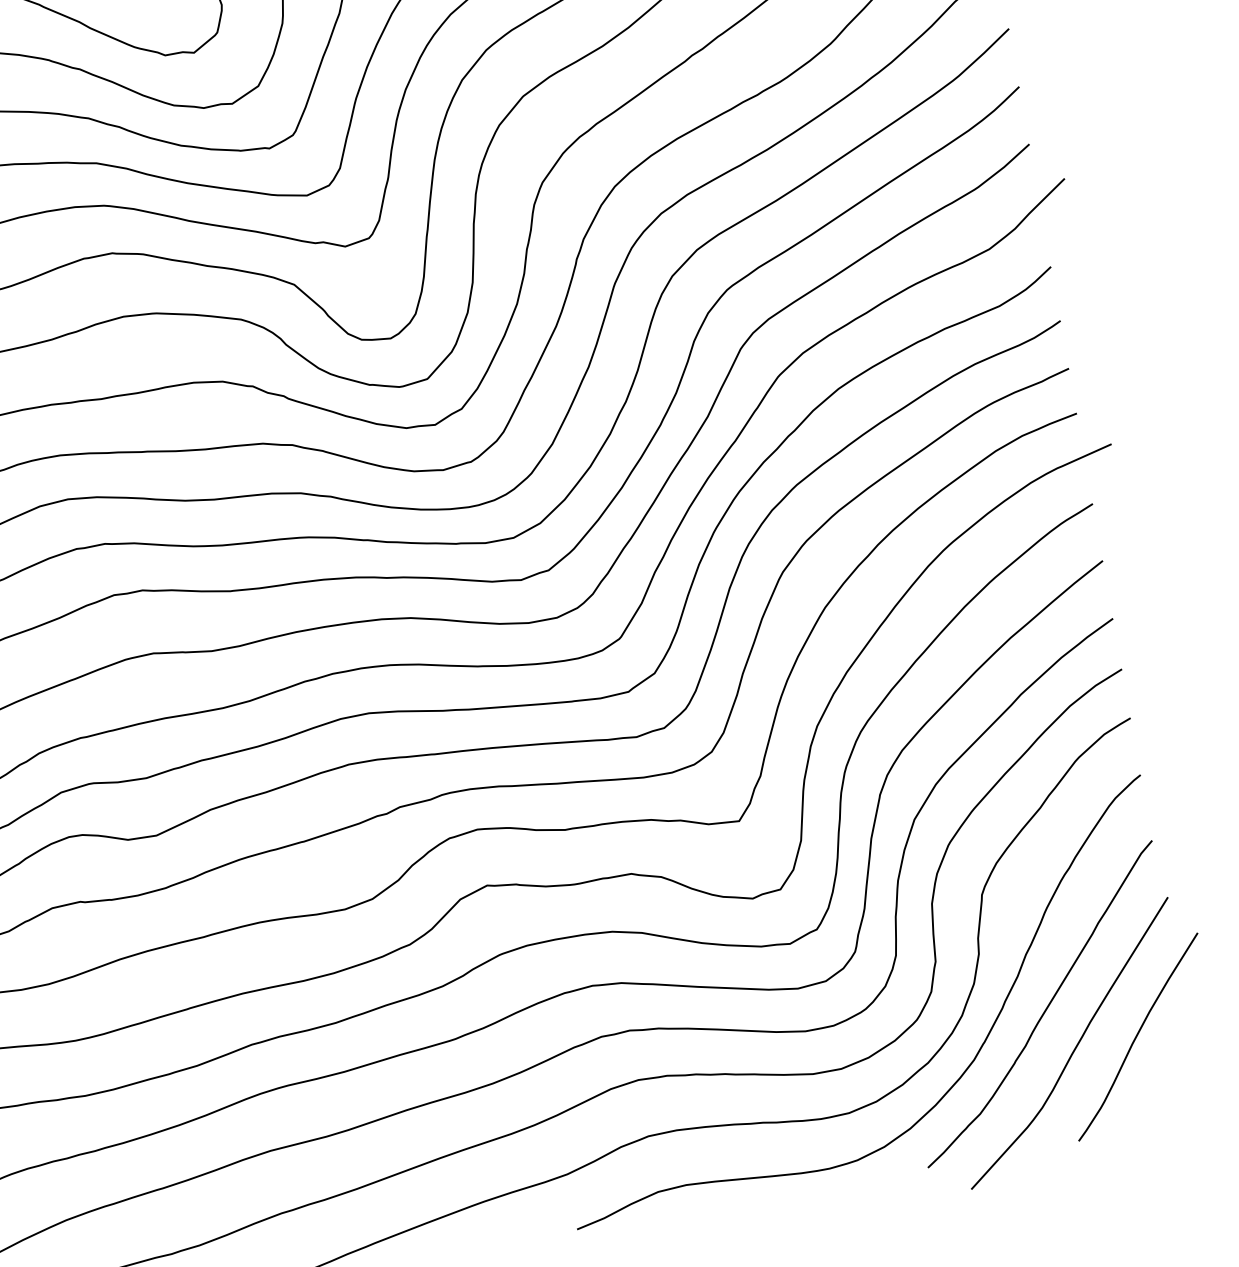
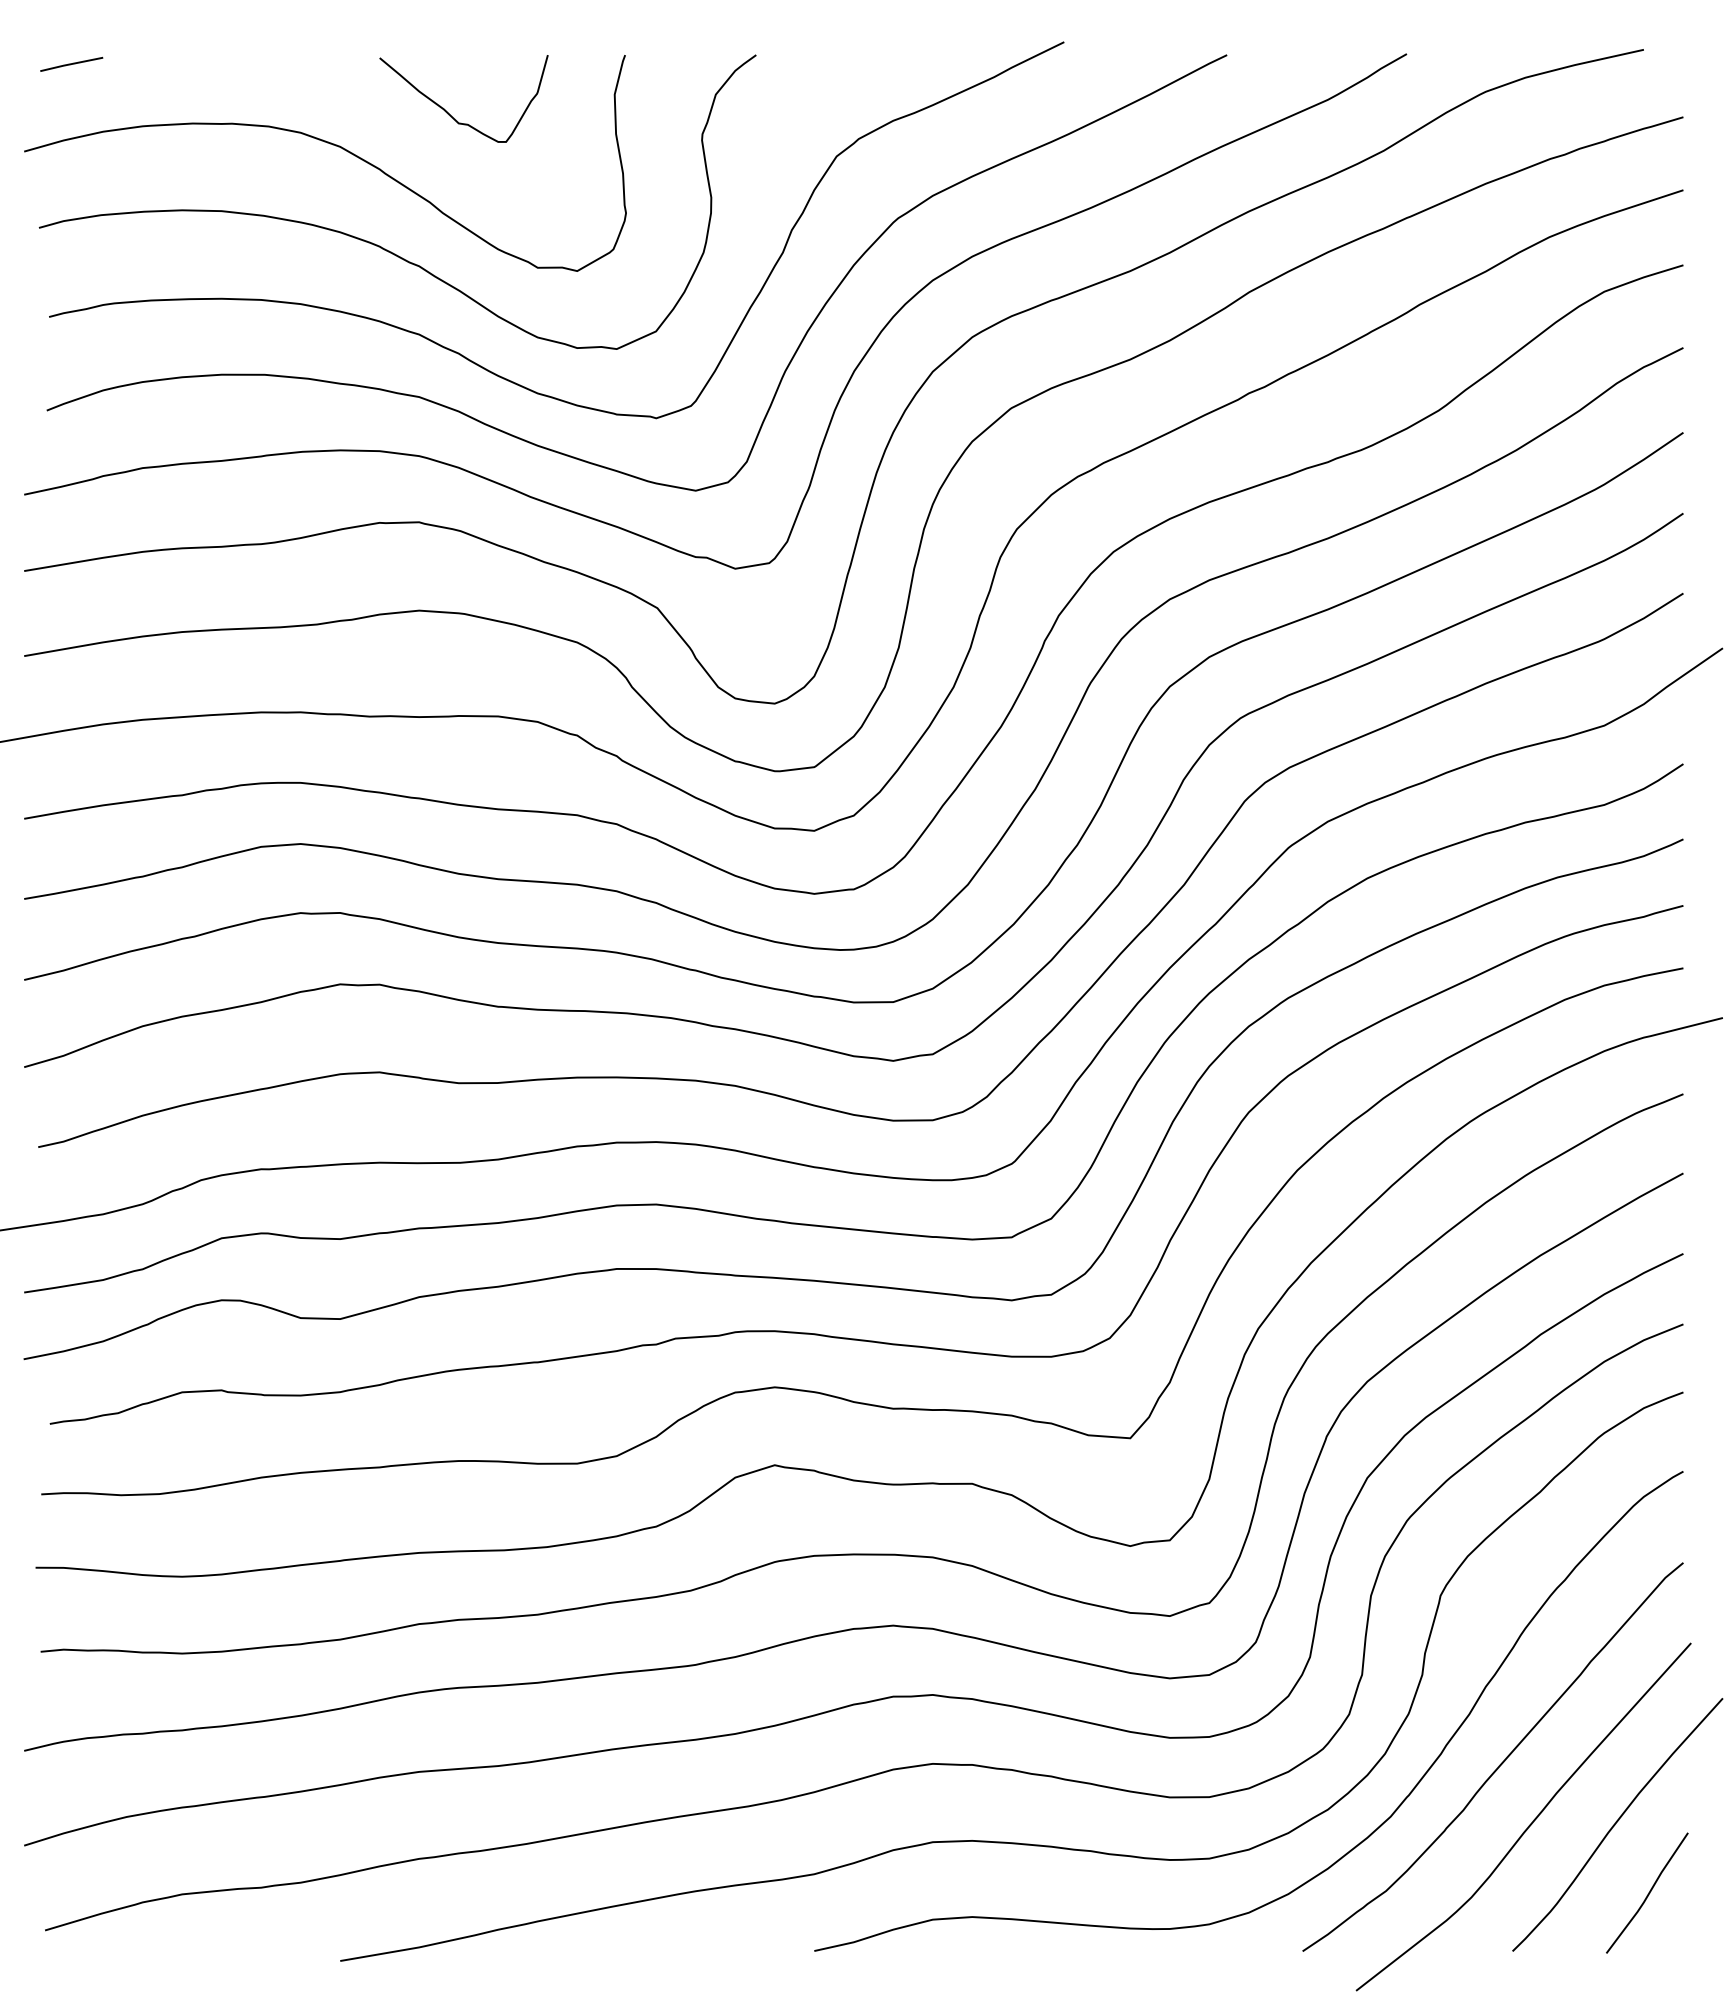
line: (1168, 1081) -> (1648, 1892), added

